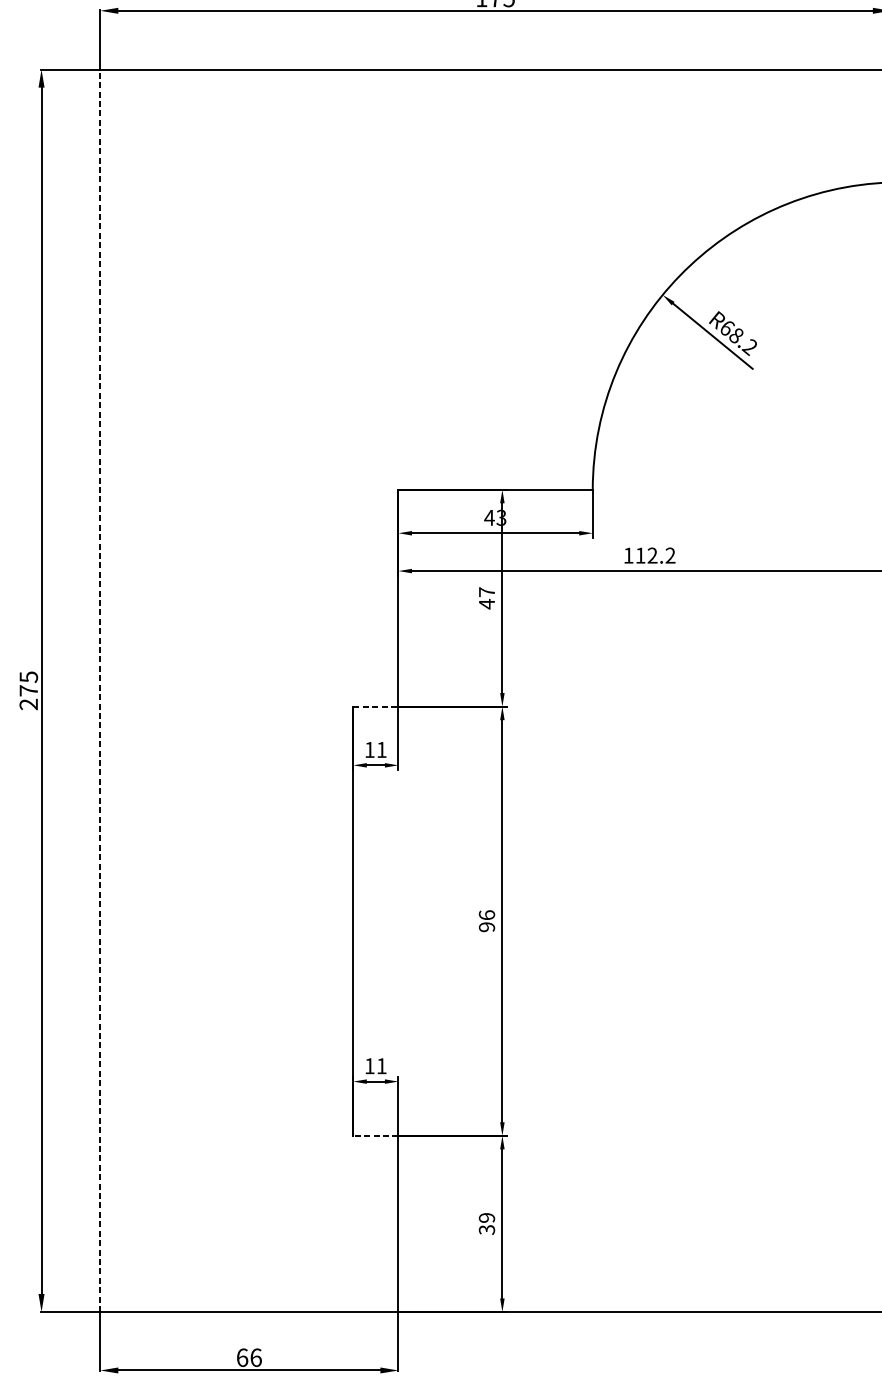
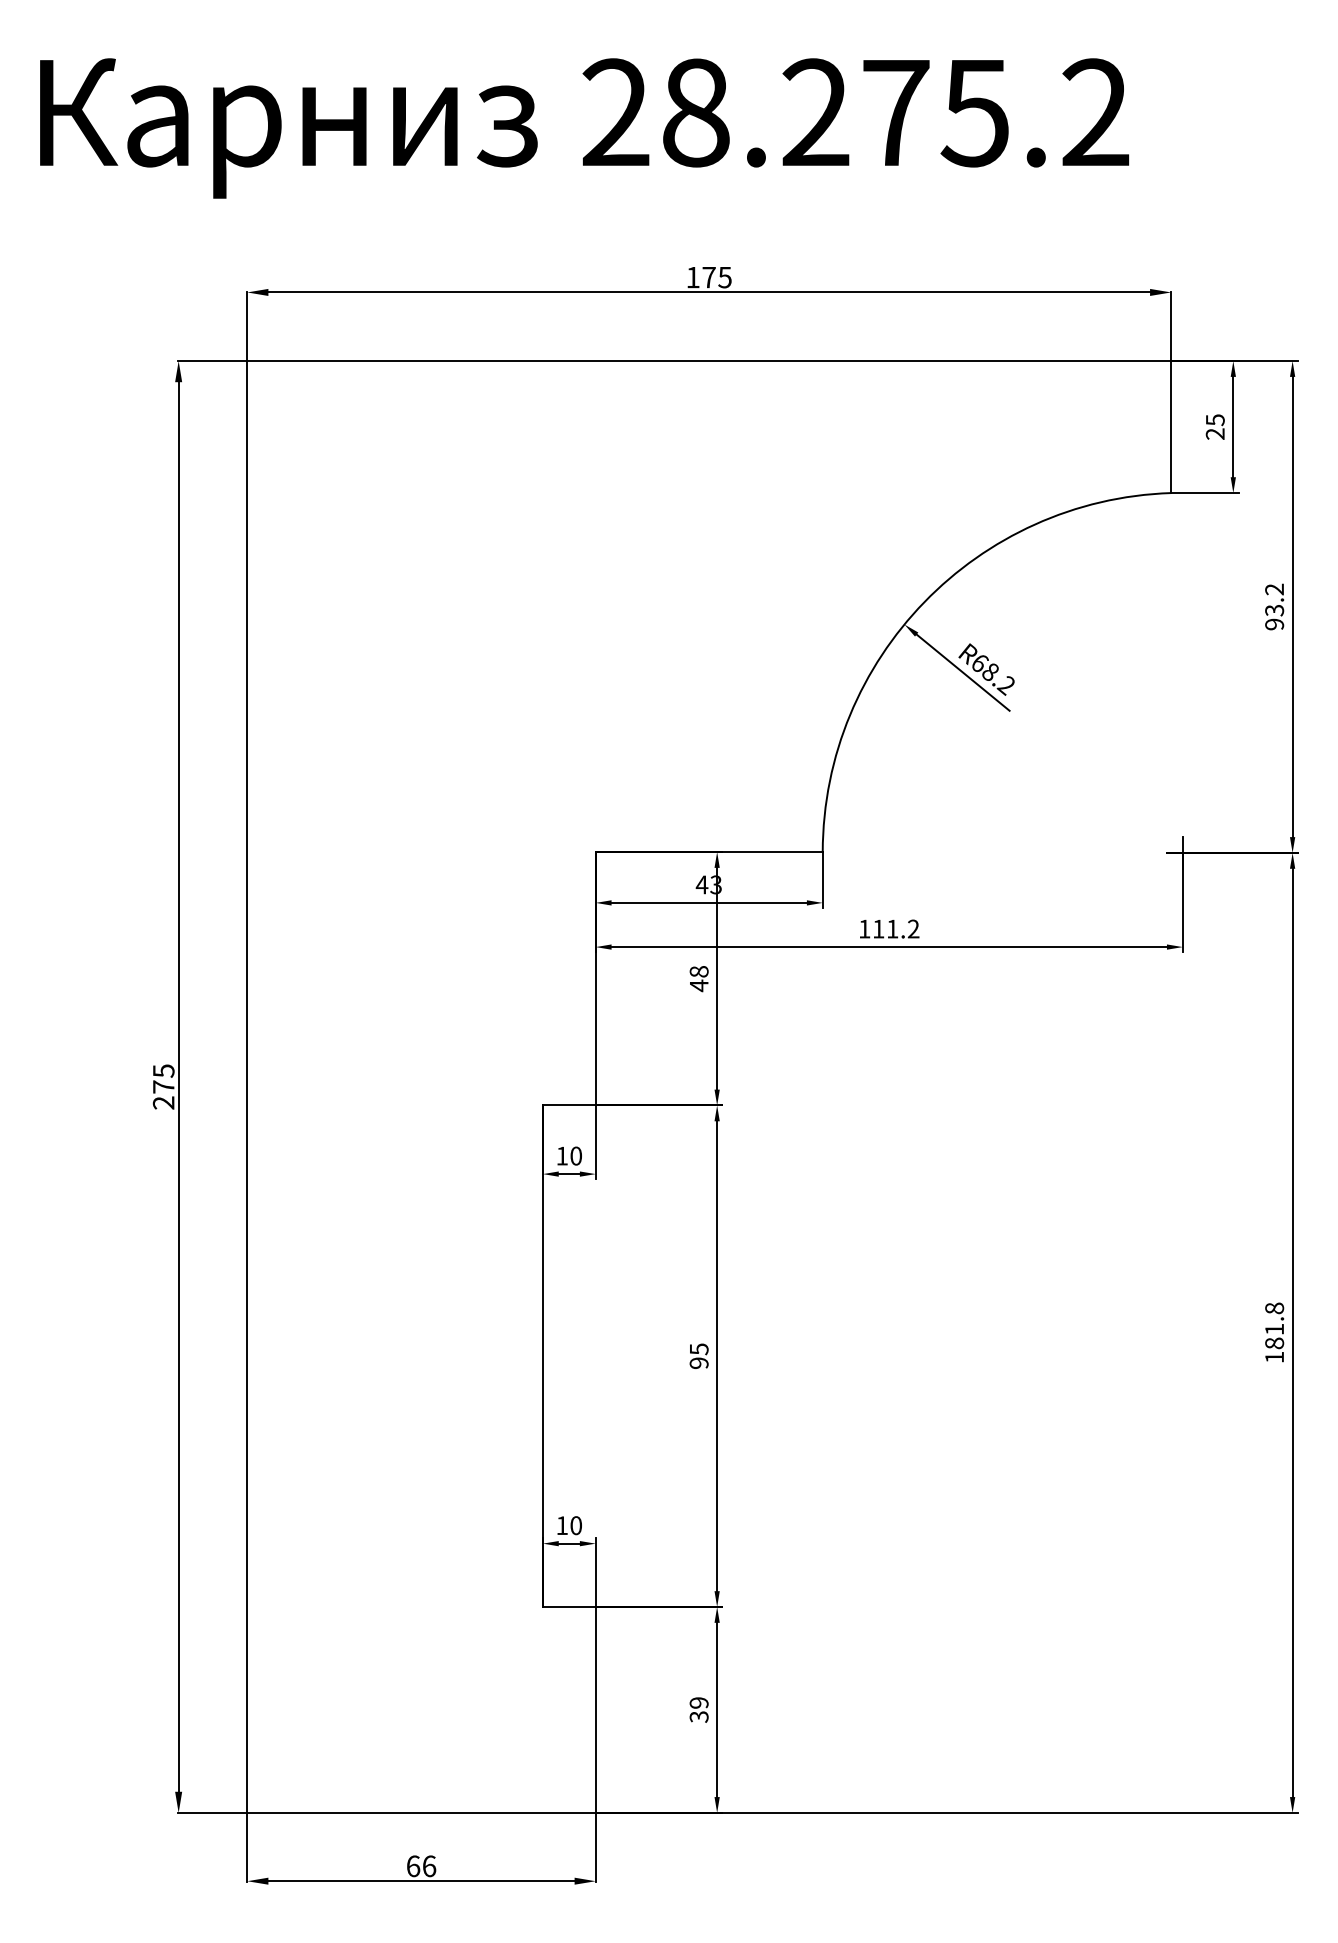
text: (652, 555) -> (892, 928), 112.2 -> 111.2
text: (486, 591) -> (698, 971), 47 -> 48
line: (100, 690) -> (247, 1086), dashed -> solid
line: (376, 706) -> (569, 1105), dashed -> solid
text: (381, 749) -> (575, 1155), 11 -> 10
text: (486, 915) -> (698, 1349), 96 -> 95
text: (381, 1066) -> (575, 1525), 11 -> 10
line: (375, 1136) -> (568, 1607), dashed -> solid

